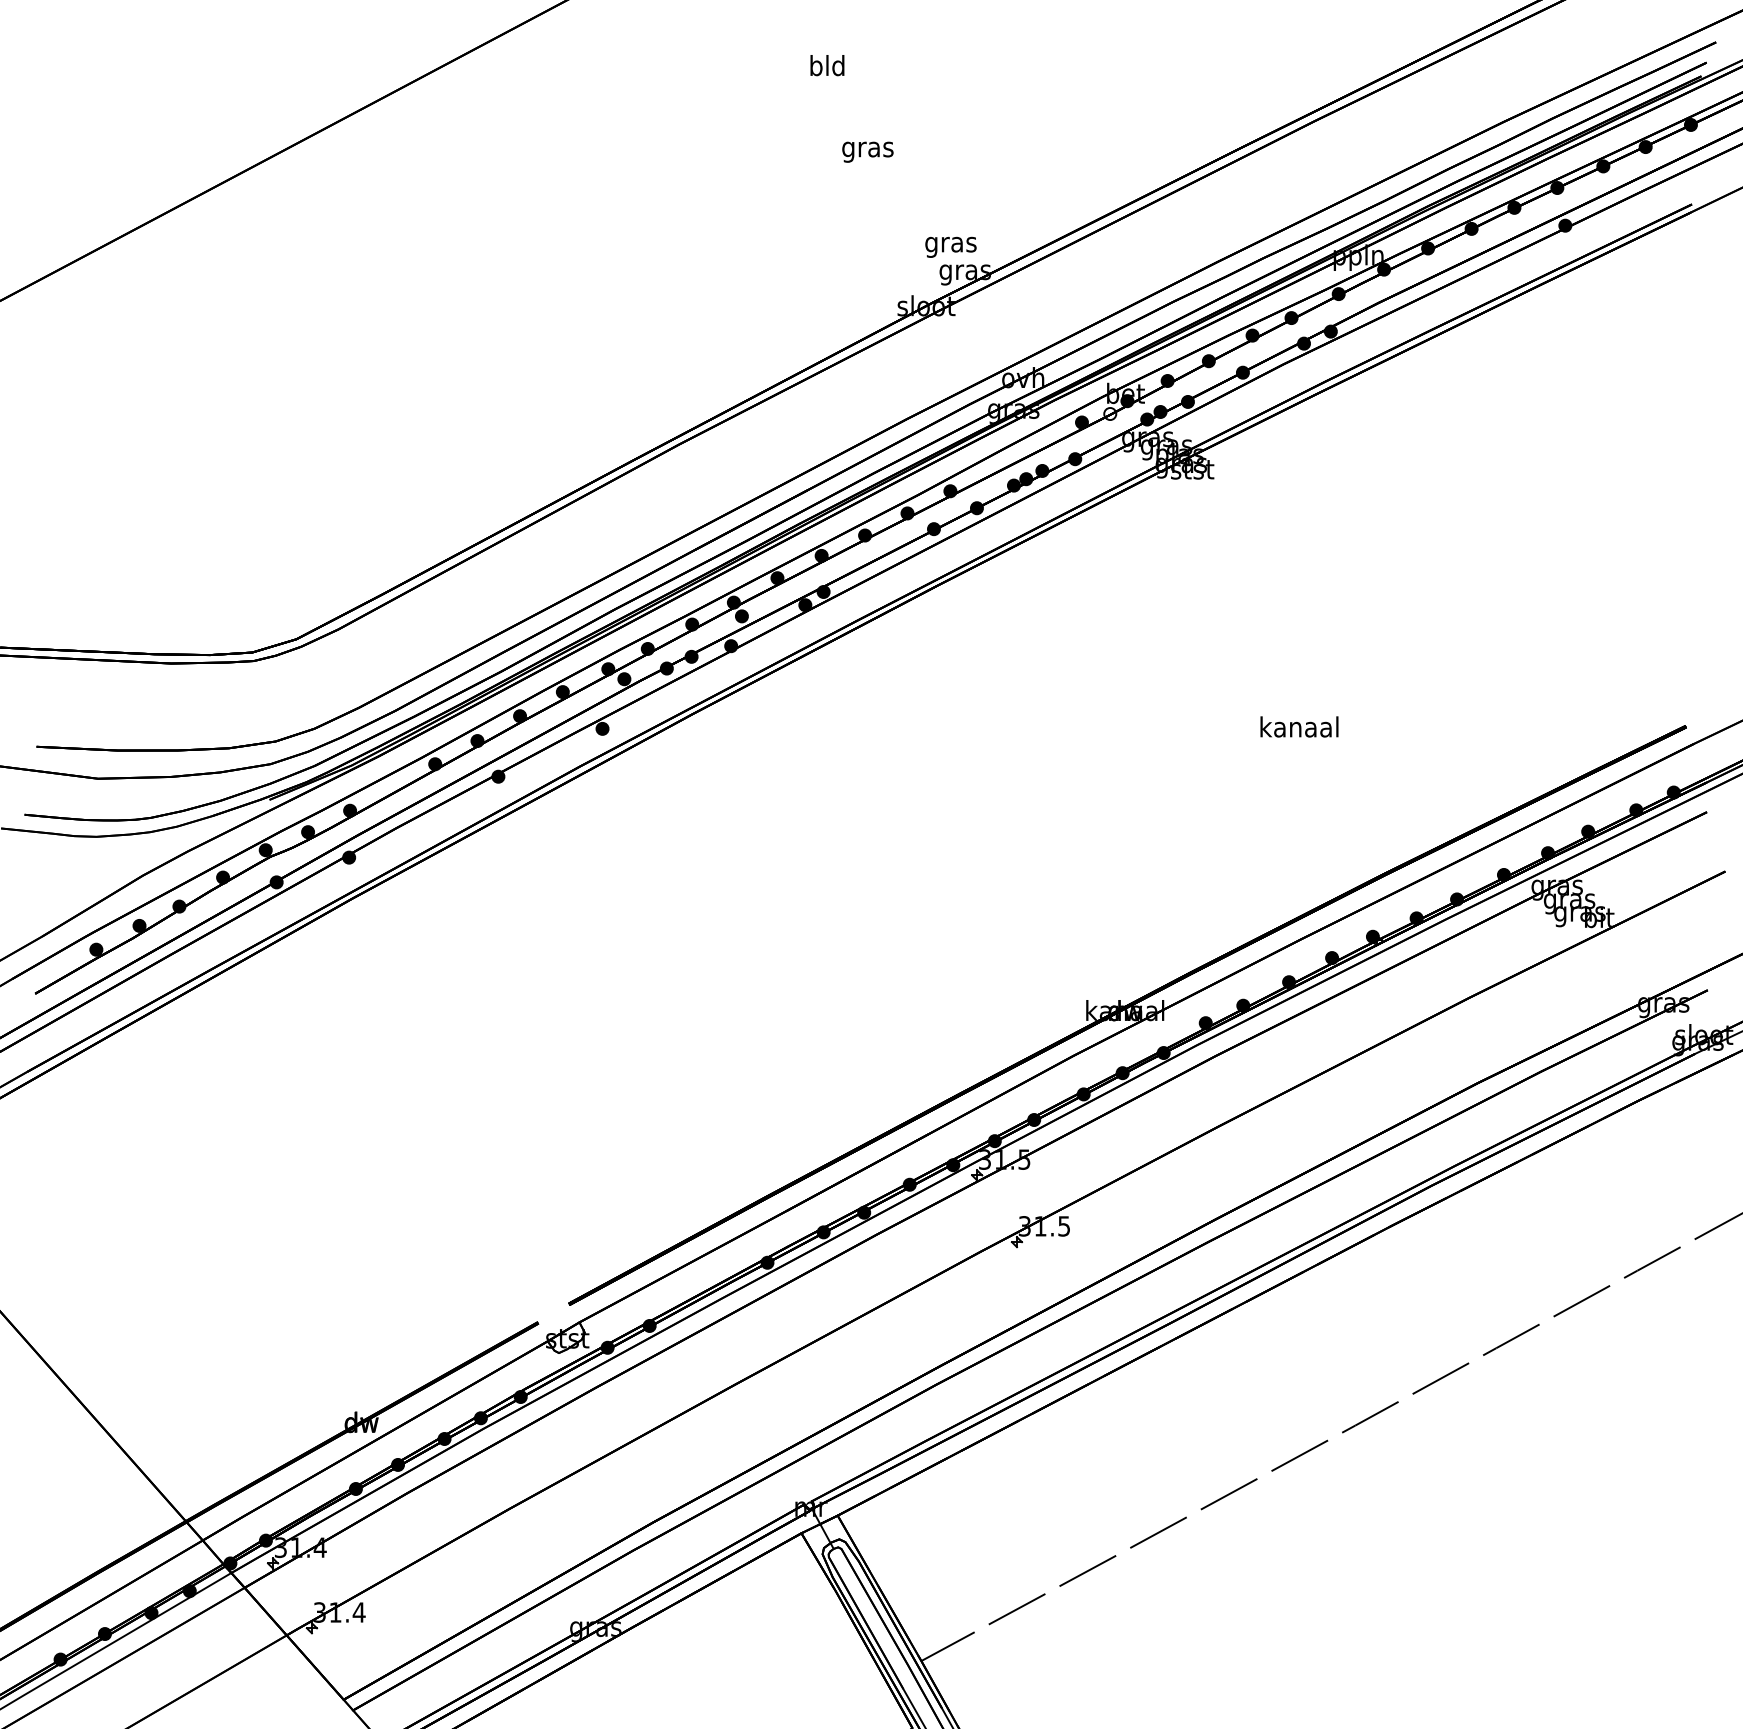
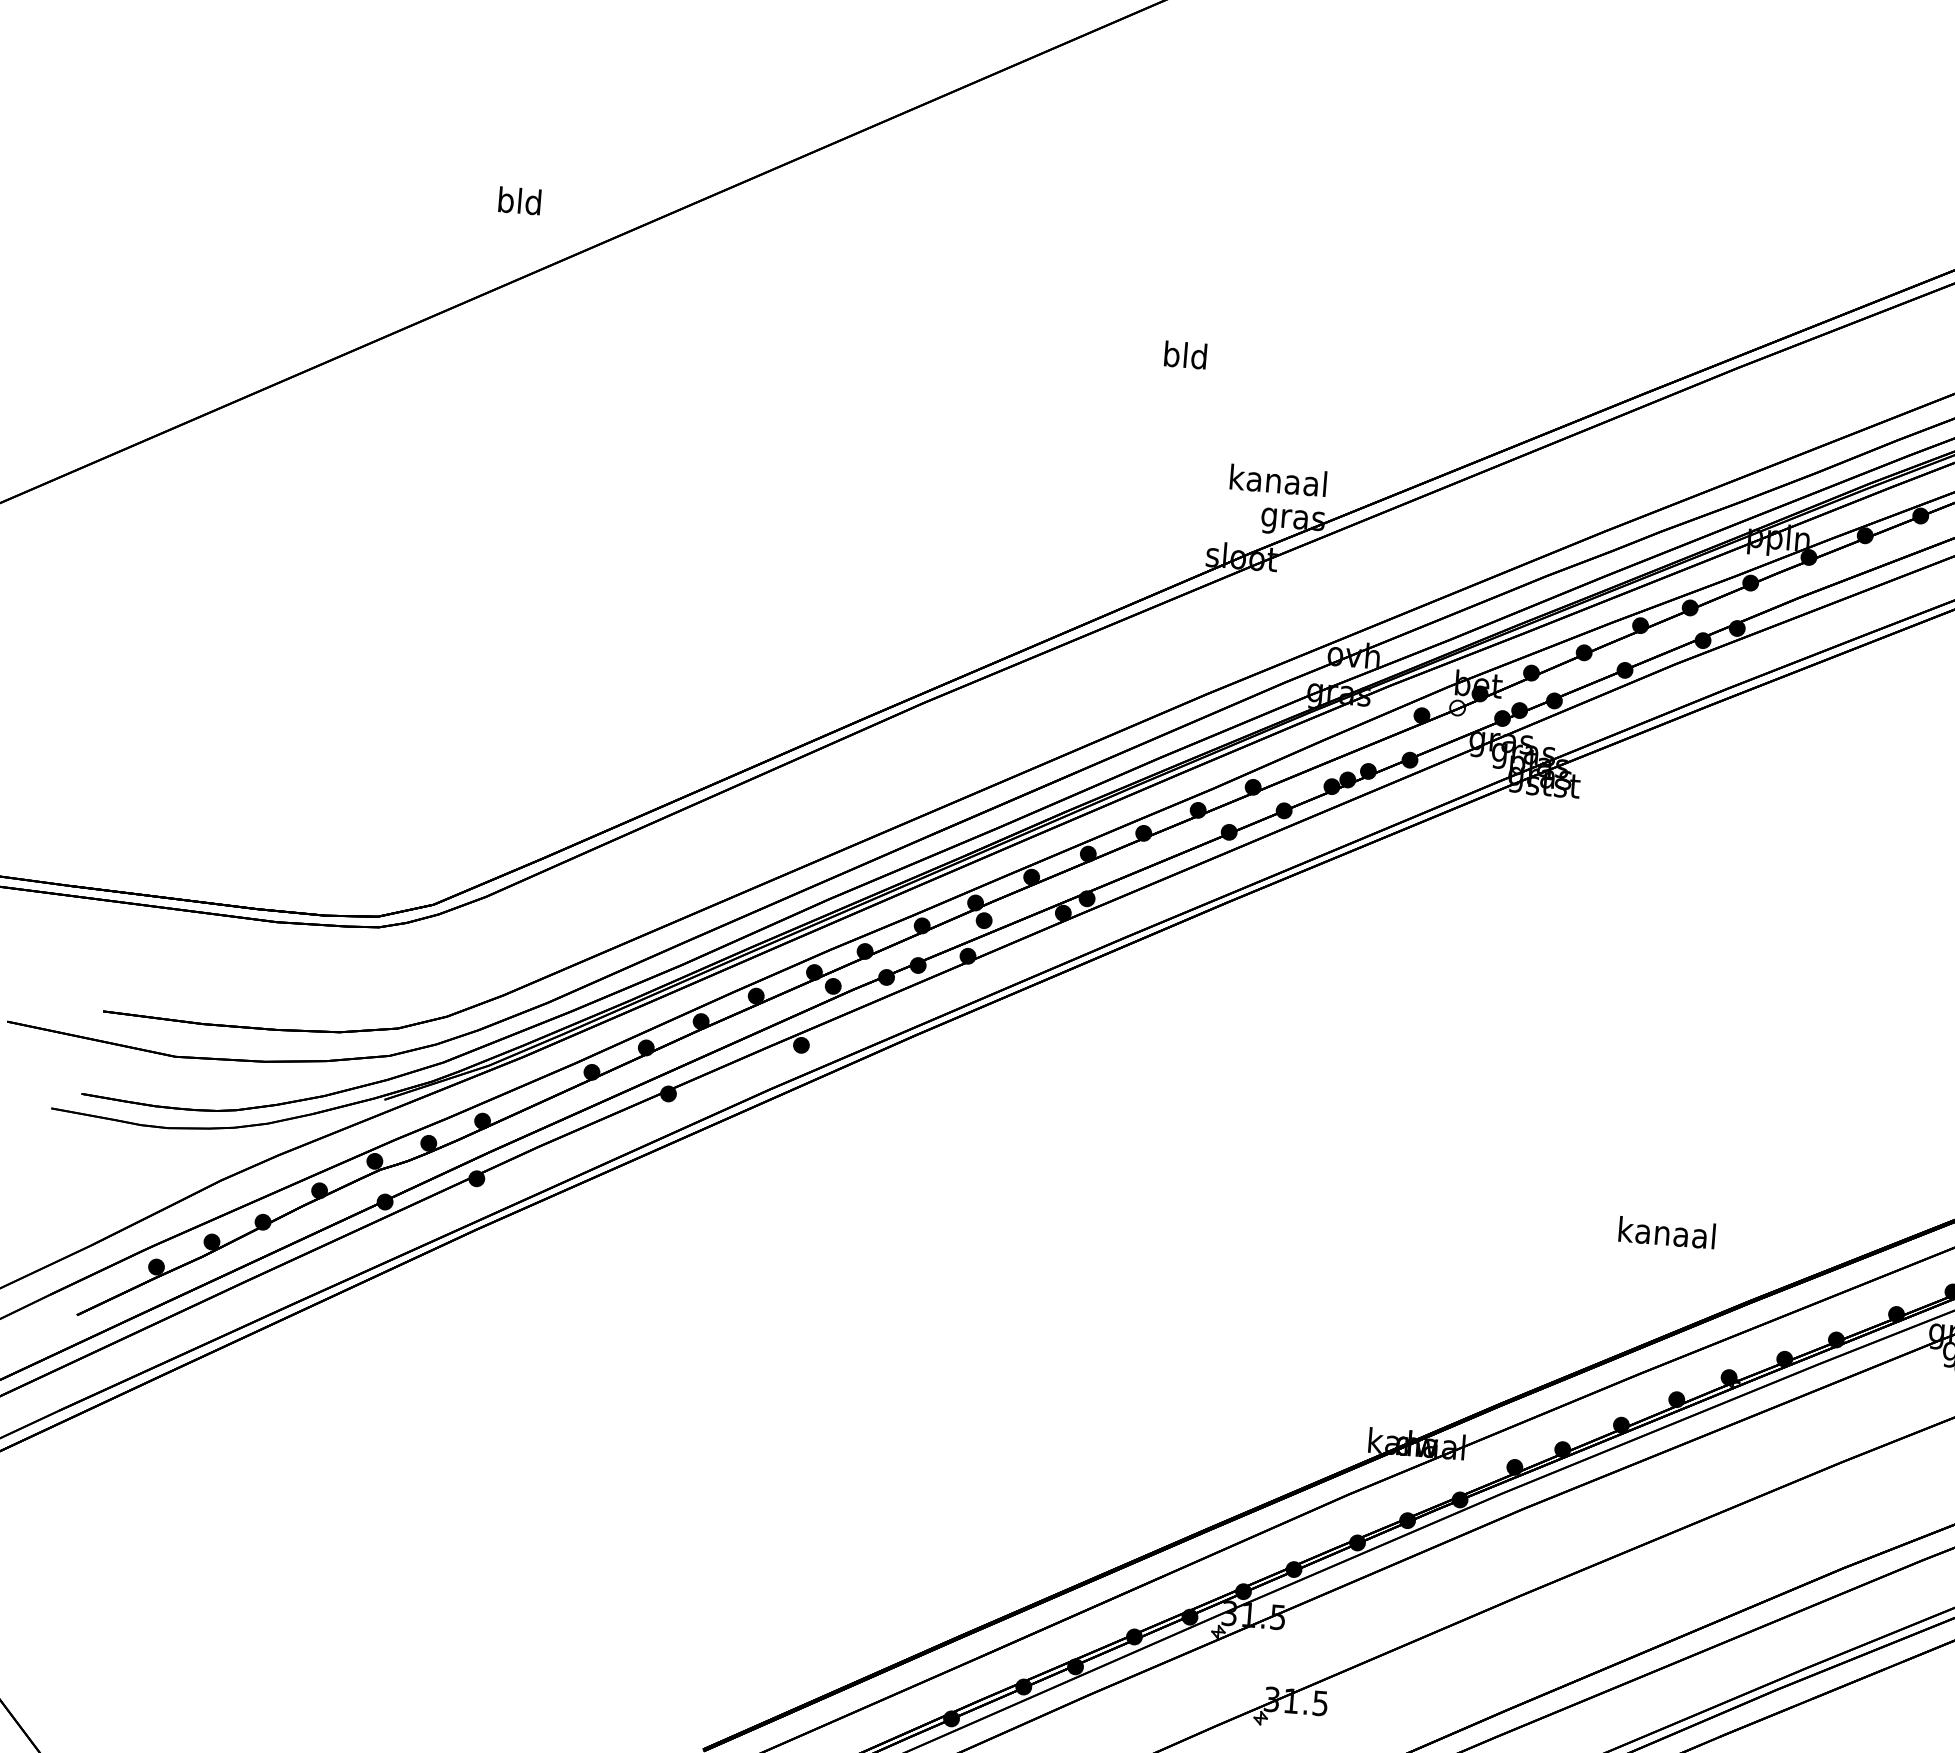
text: (827, 65) -> (519, 200), moved
text: (867, 149) -> (1184, 358), gras -> bld
text: (950, 244) -> (1277, 483), gras -> kanaal
text: (1299, 726) -> (1667, 1232), moved

